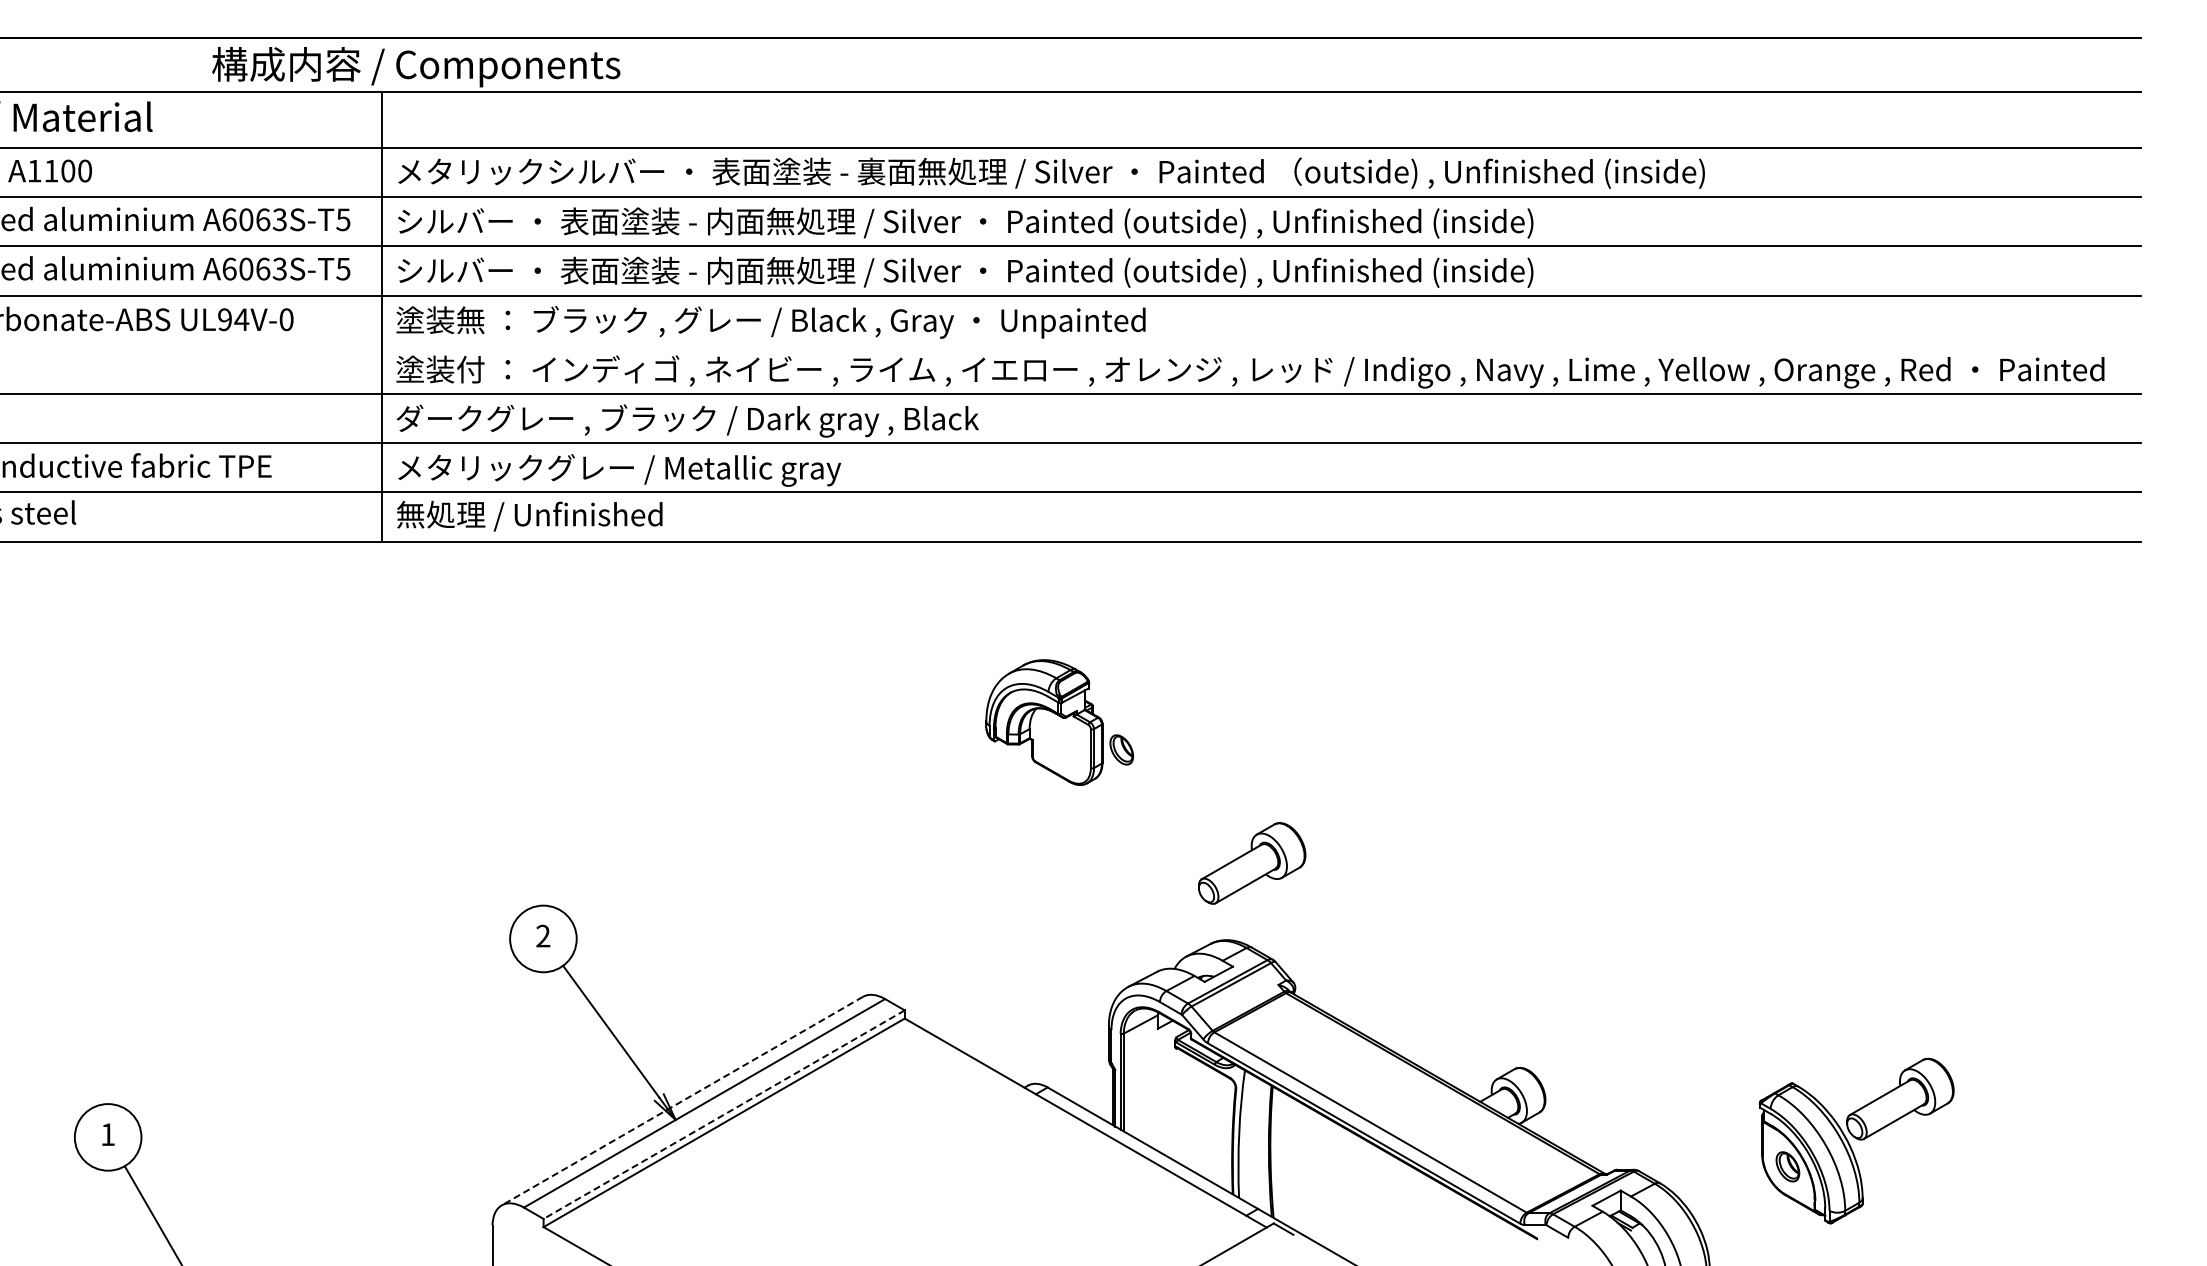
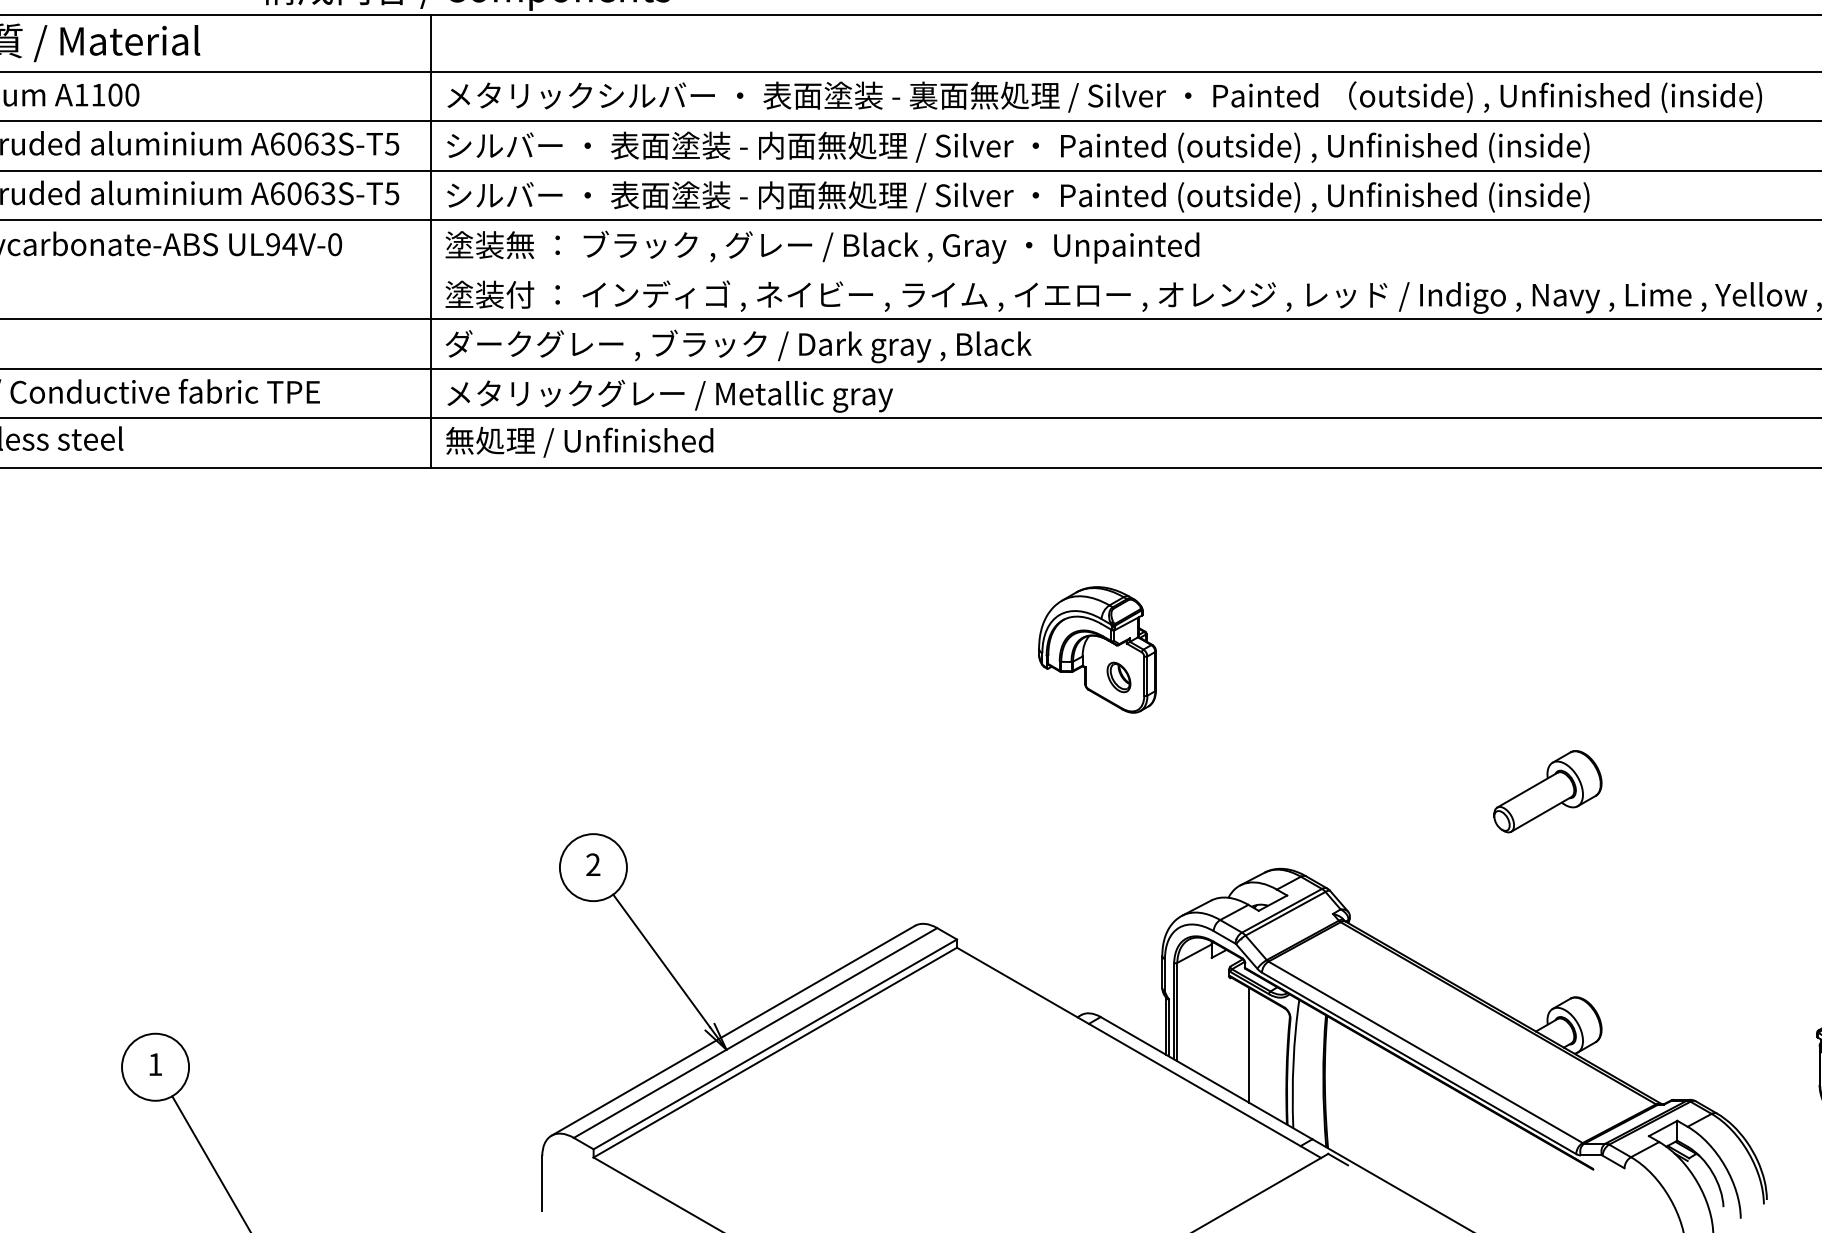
part: (1121, 749) -> (1118, 677), moved
part: (1252, 863) -> (1548, 791), moved
line: (682, 1101) -> (733, 1031), dashed -> solid
line: (724, 1114) -> (775, 1044), dashed -> solid
line: (1195, 1115) -> (1249, 1045), added

